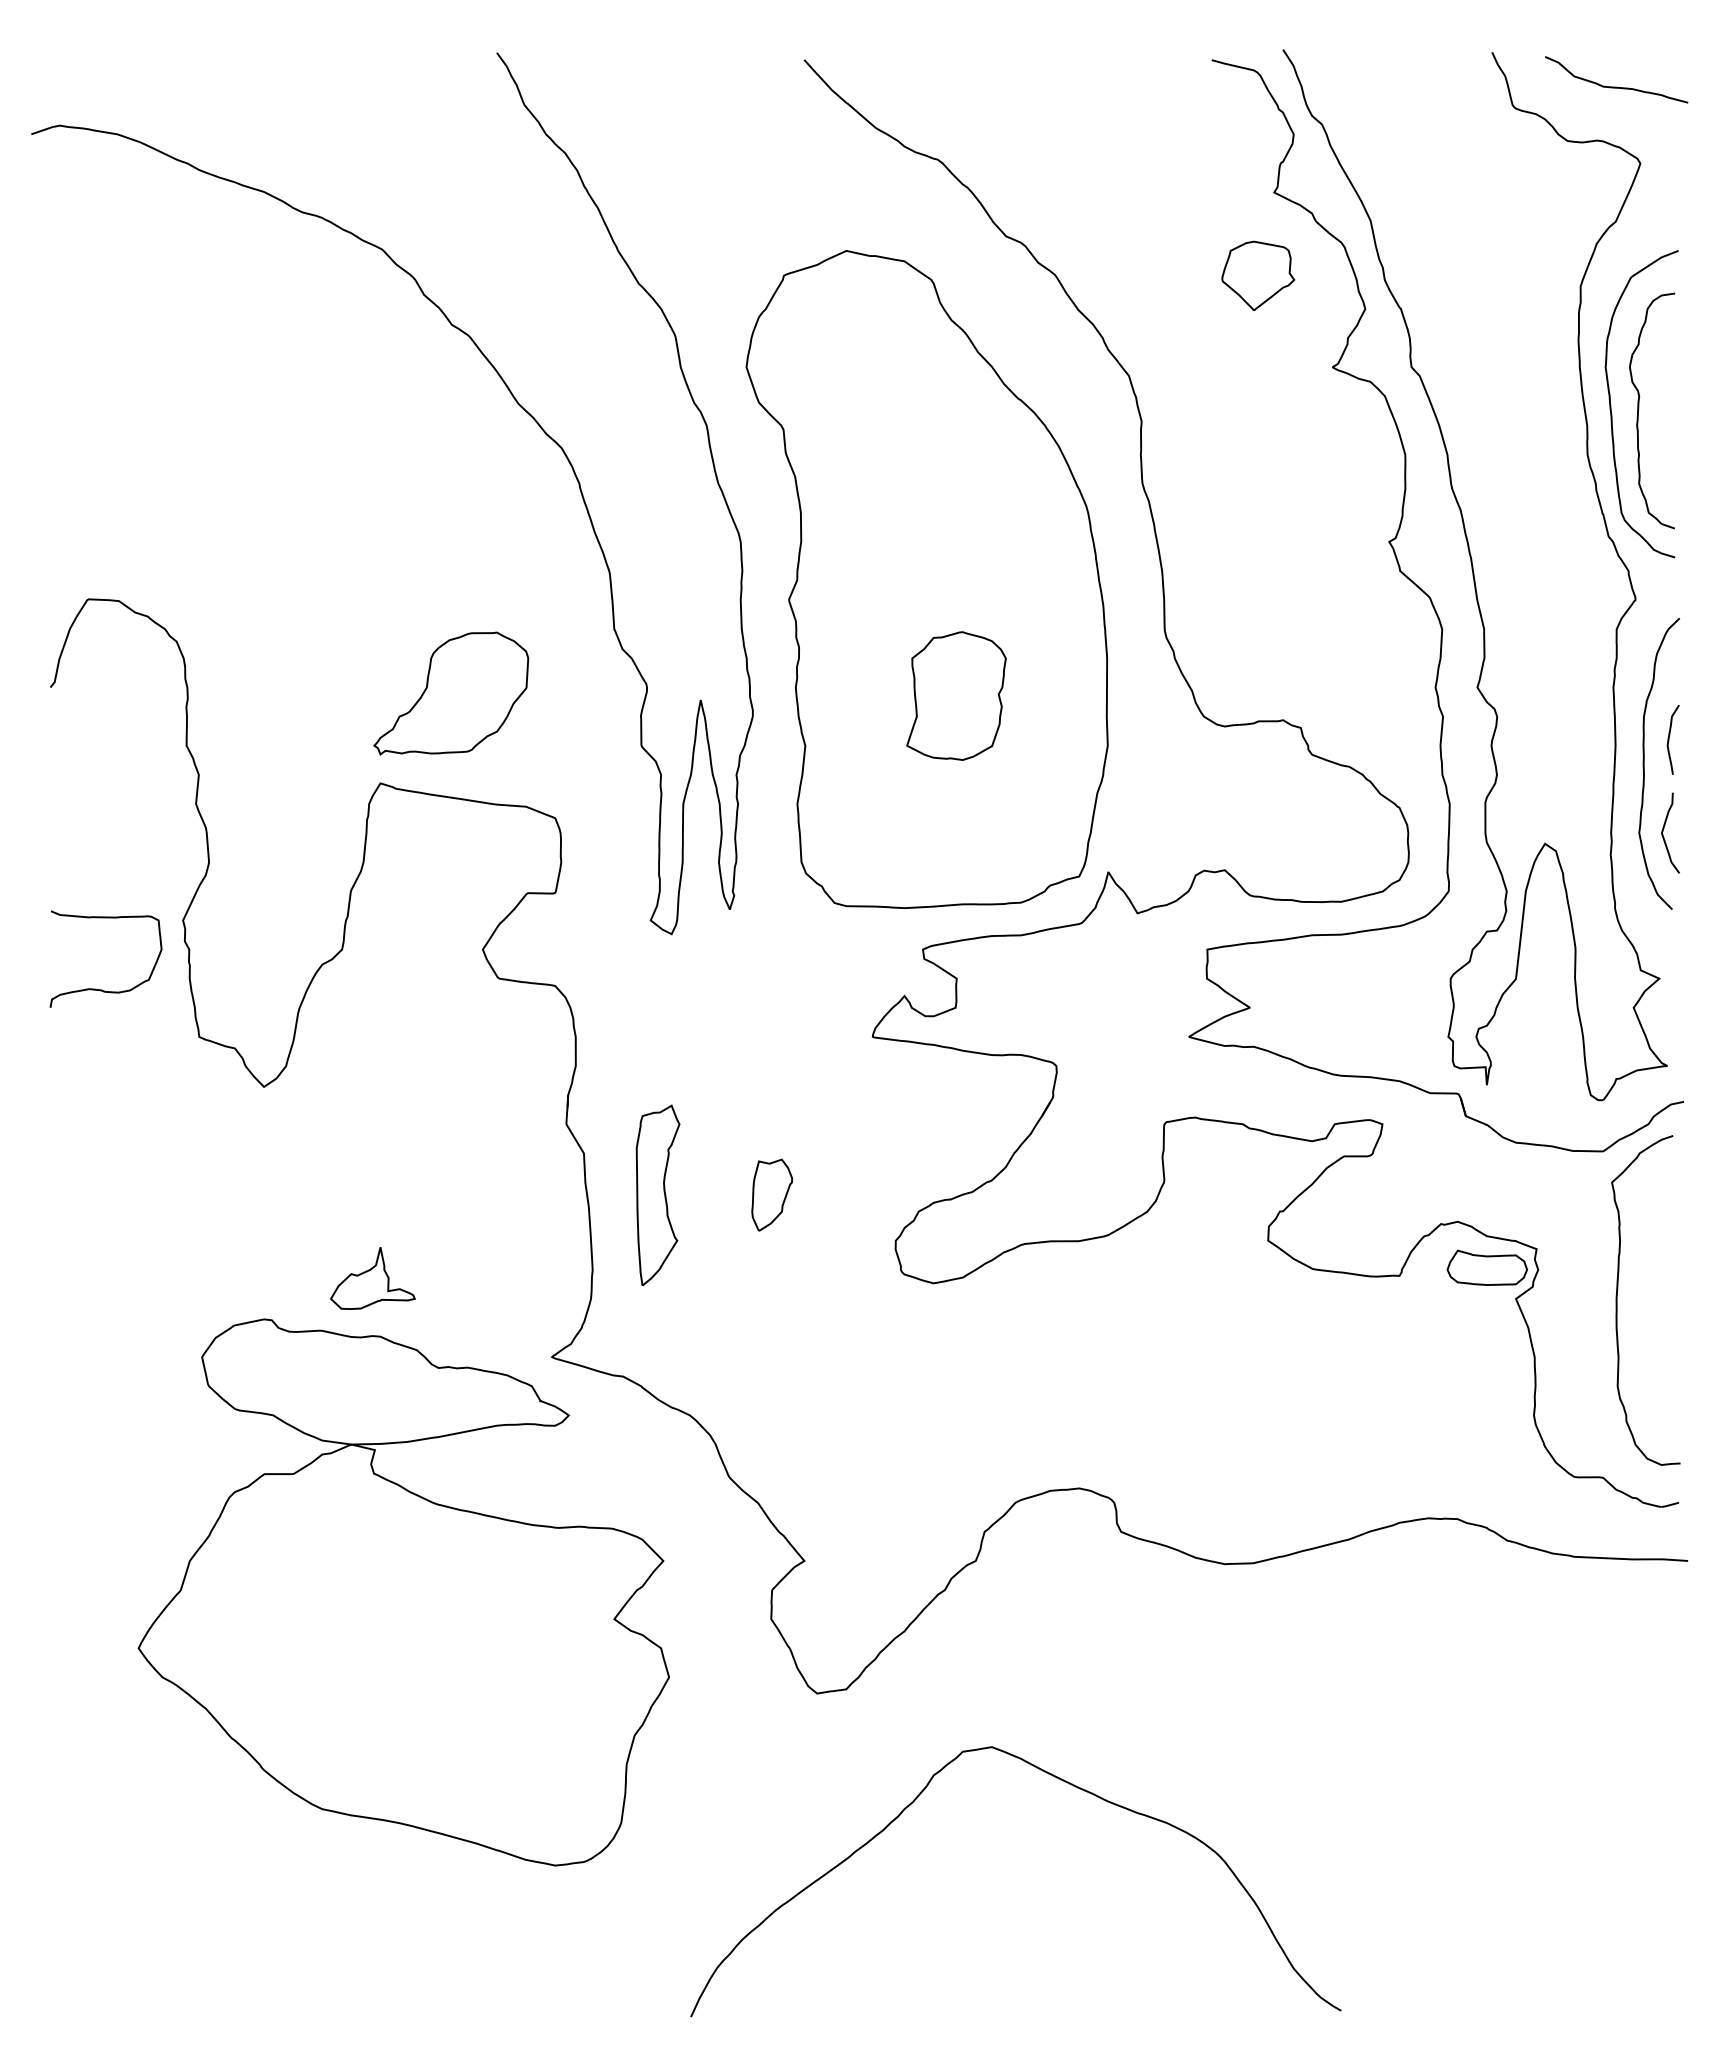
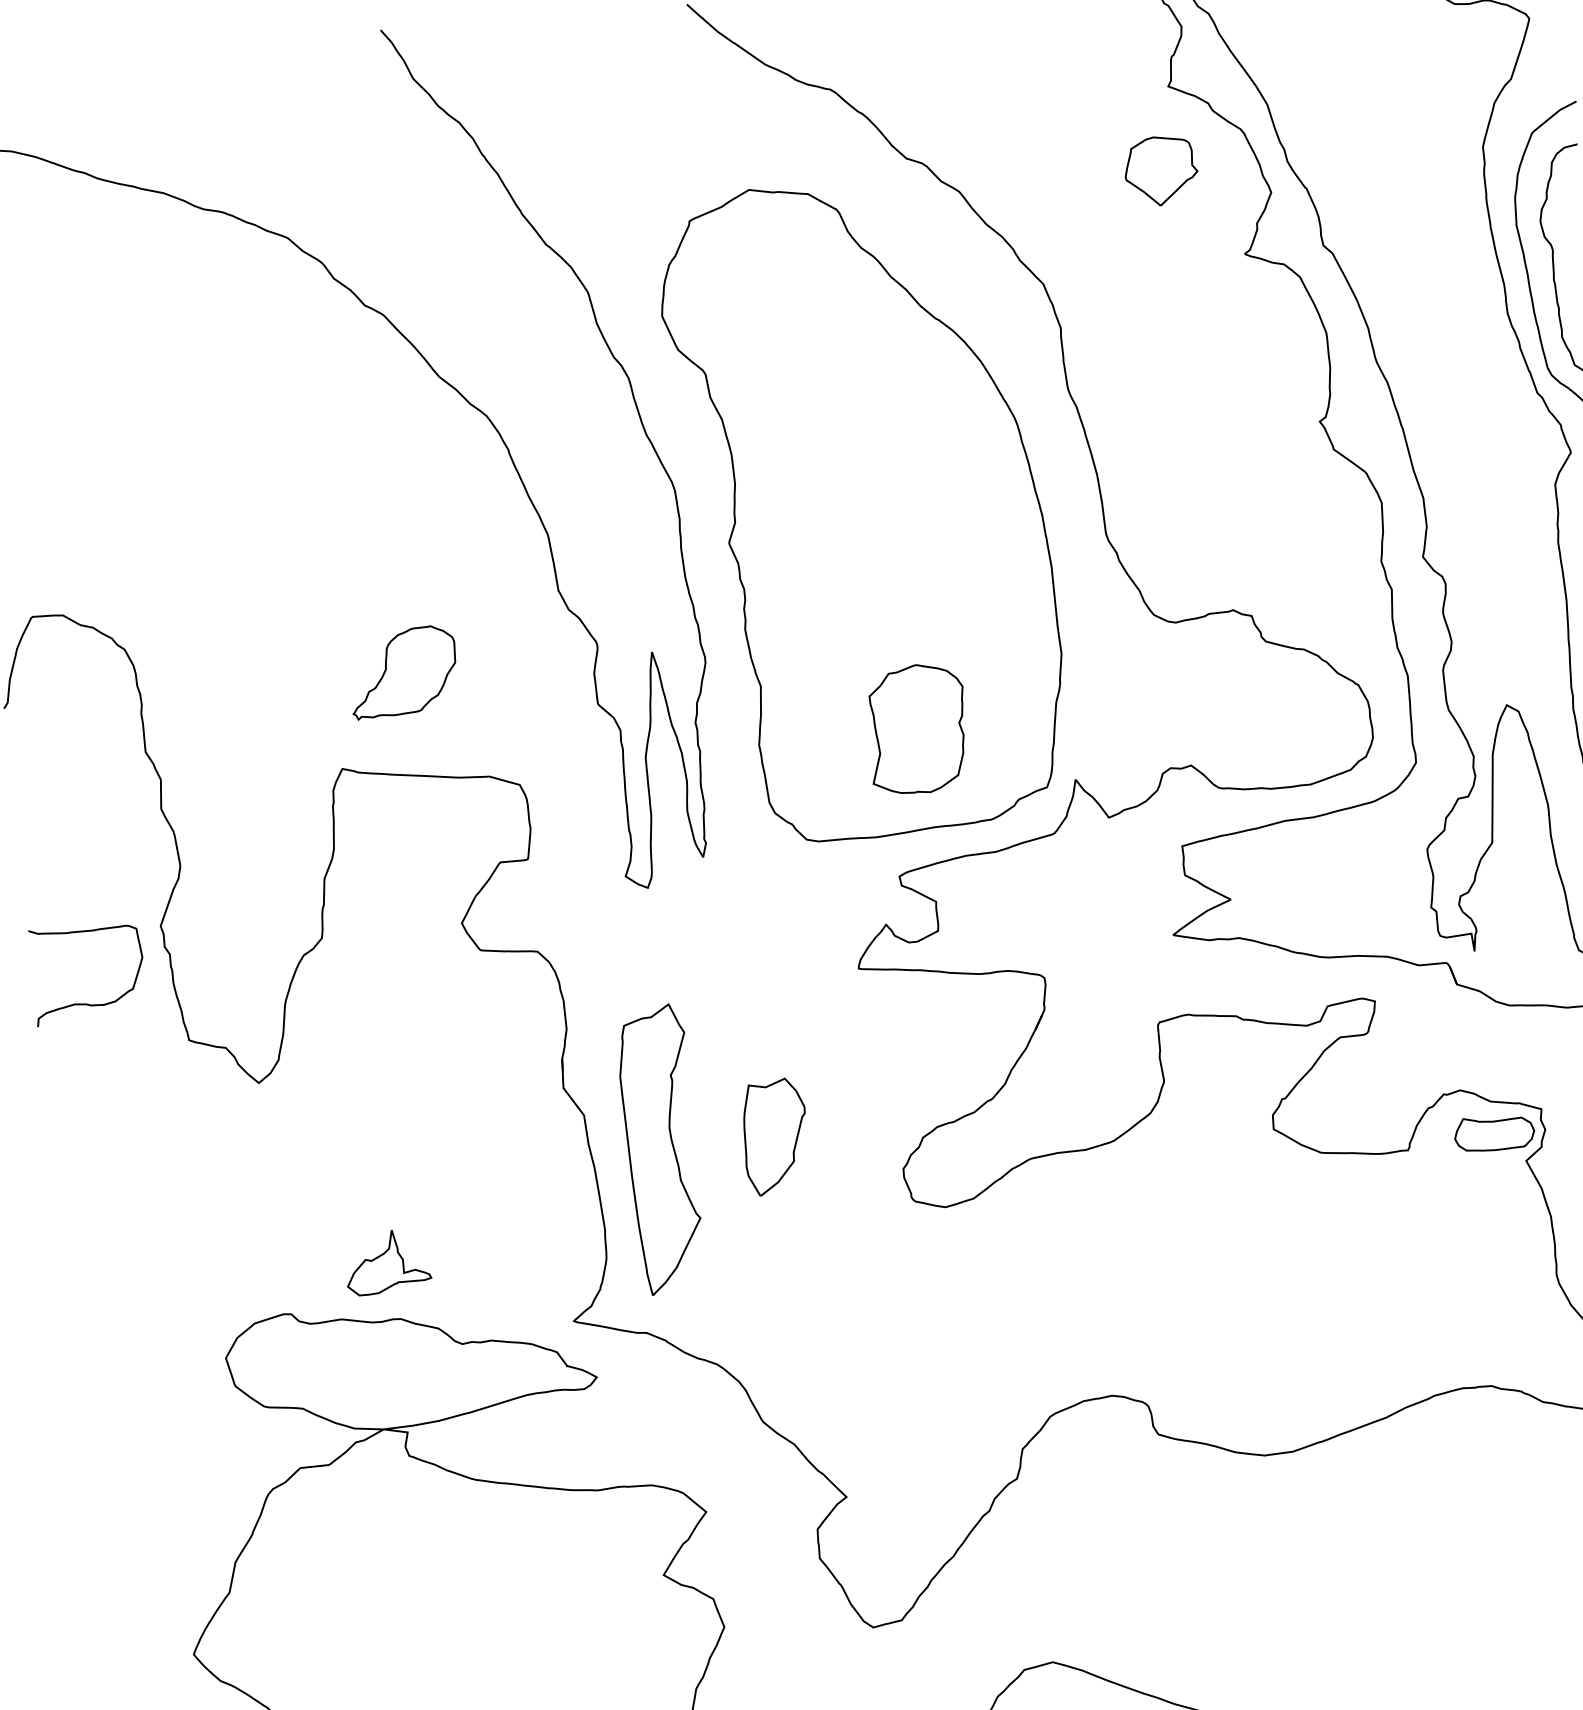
part: (451, 693) -> (403, 671), size x0.7
part: (956, 695) -> (917, 728), moved
part: (657, 1194) -> (661, 1148), size x1.6
part: (772, 1194) -> (775, 1136), size x1.6

